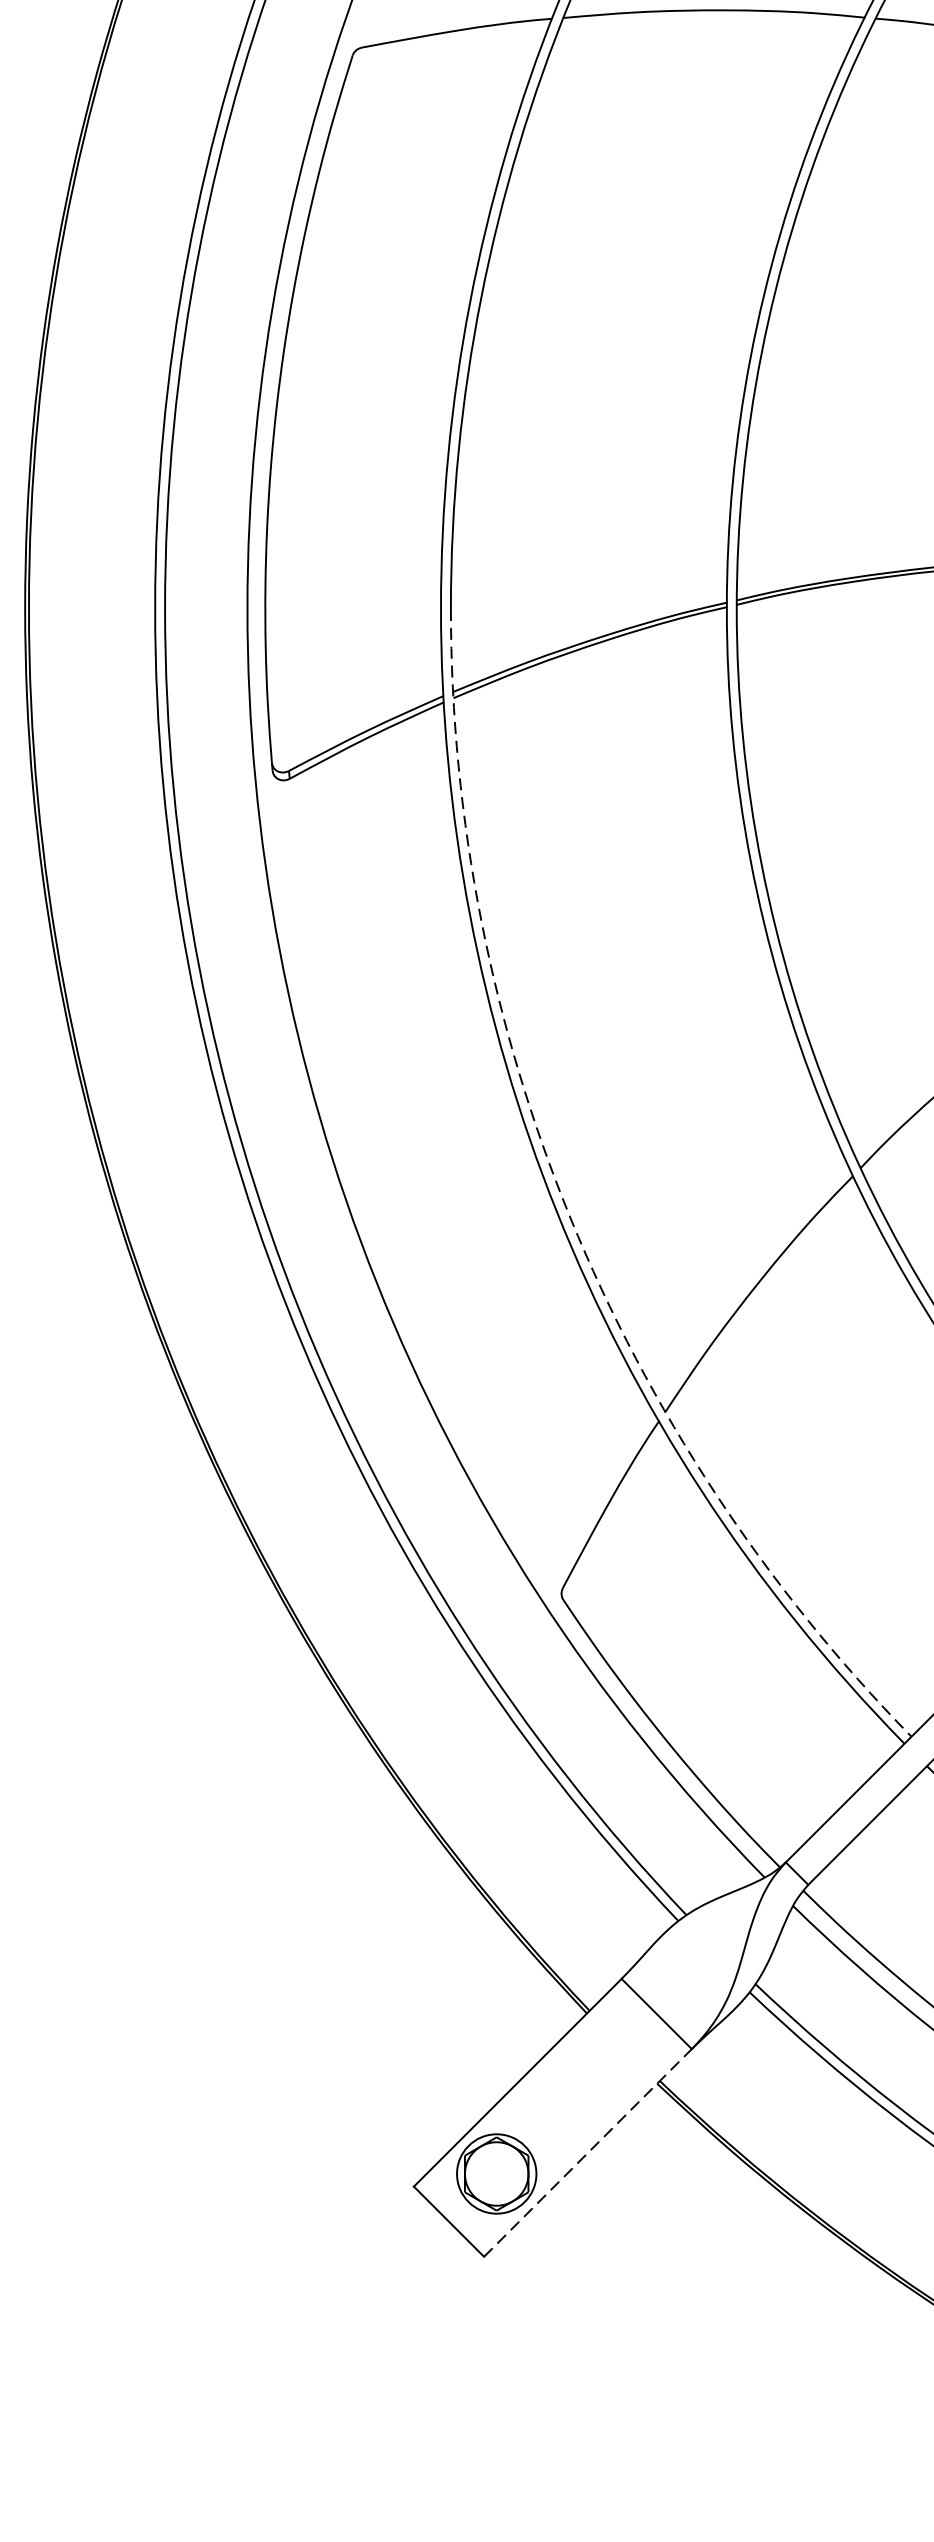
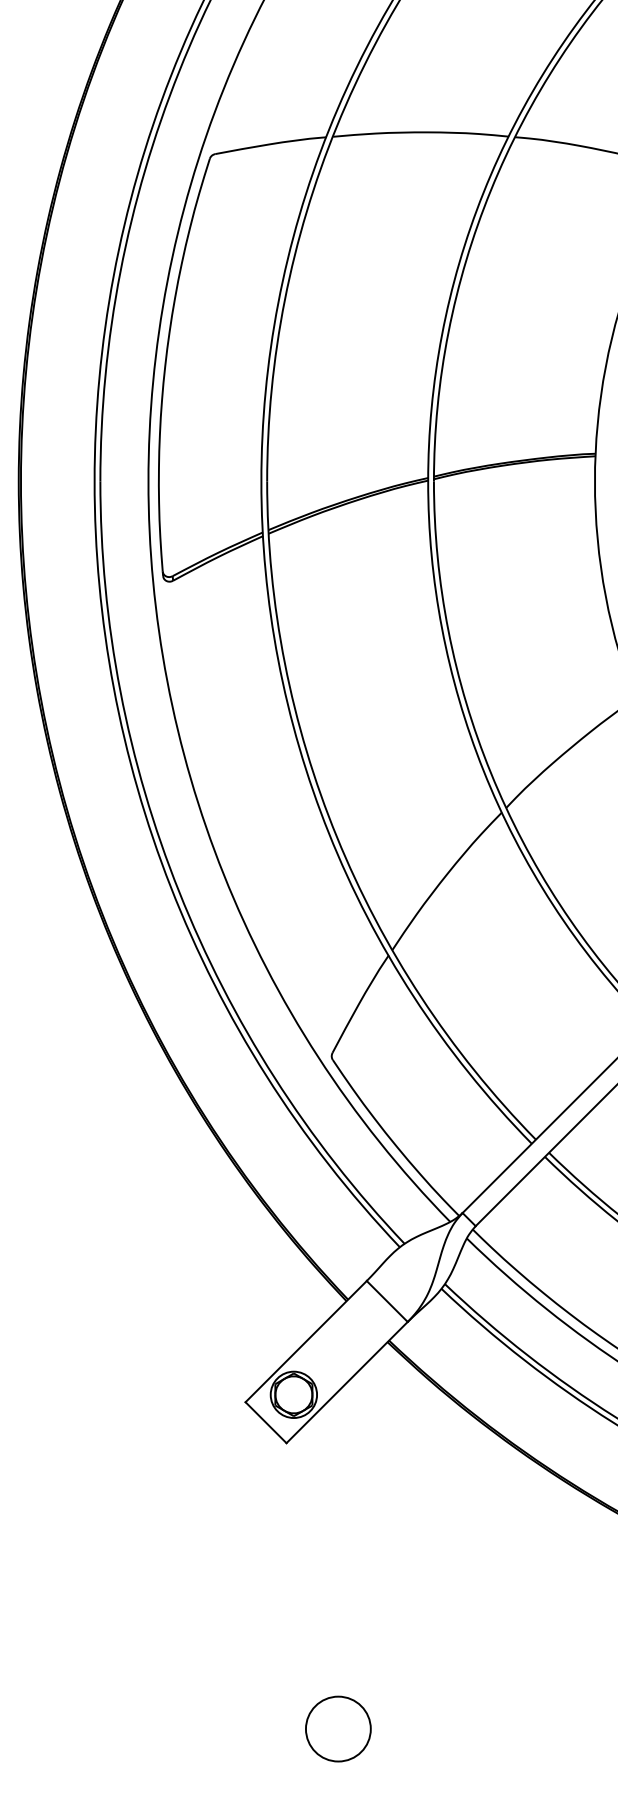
arc: (569, 1218) -> (336, 837), dashed -> solid
line: (588, 2152) -> (347, 1382), dashed -> solid

